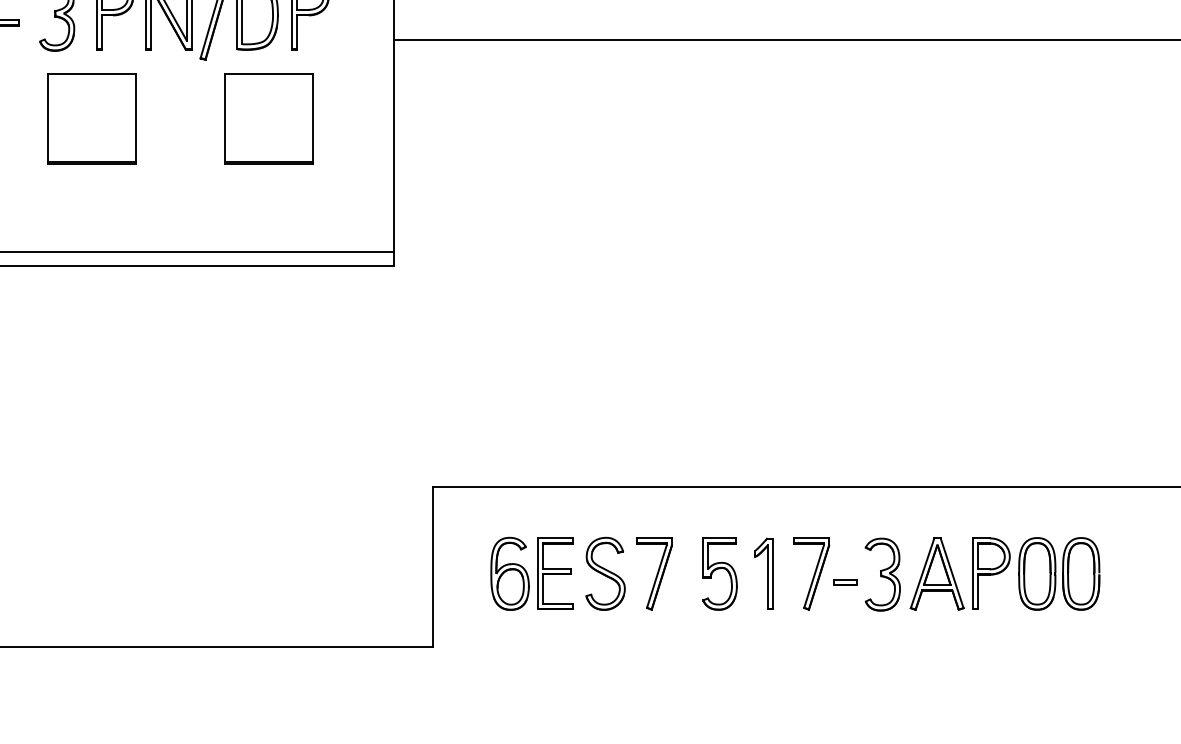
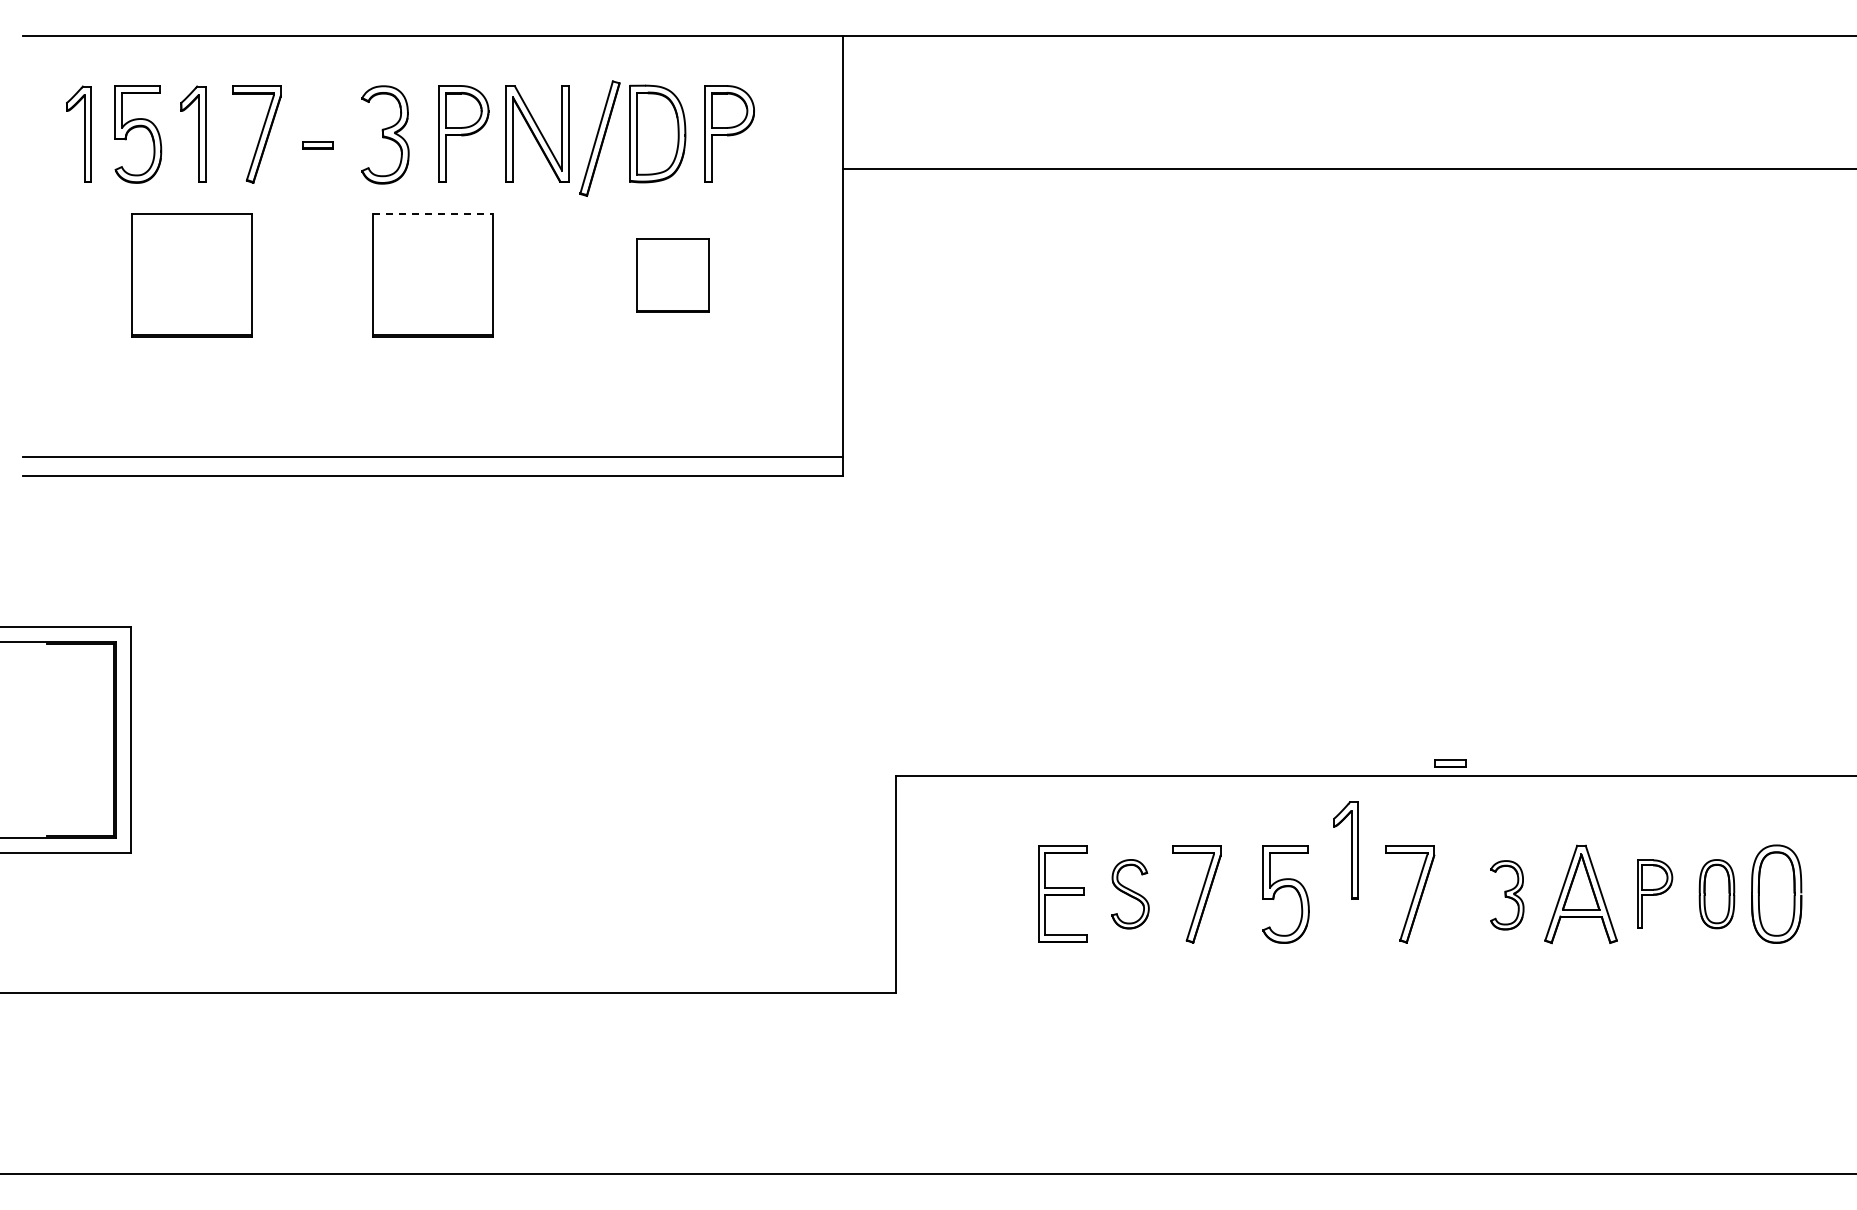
line: (92, 73) -> (433, 214), solid -> dashed
part: (268, 118) -> (672, 275), size x0.6
part: (991, 573) -> (1654, 893), size x0.7
part: (1036, 573) -> (1716, 893), size x0.7
part: (509, 574) -> (1000, 894), removed
part: (605, 574) -> (1130, 894), size x0.7
part: (763, 574) -> (1345, 850), moved
part: (883, 574) -> (1507, 895), size x0.7
part: (845, 582) -> (1450, 763), moved

